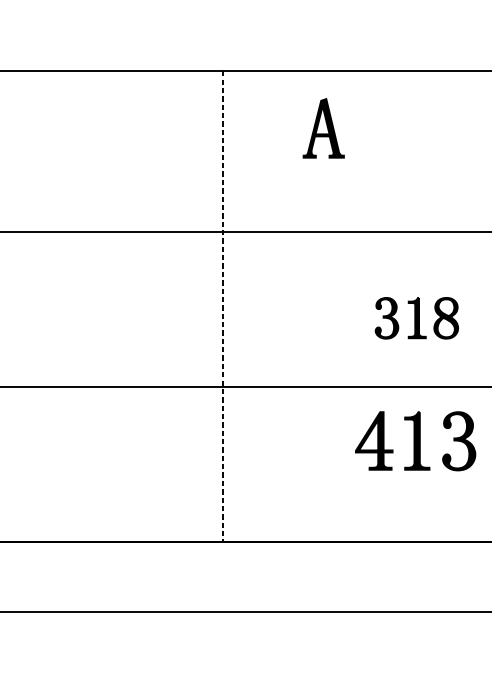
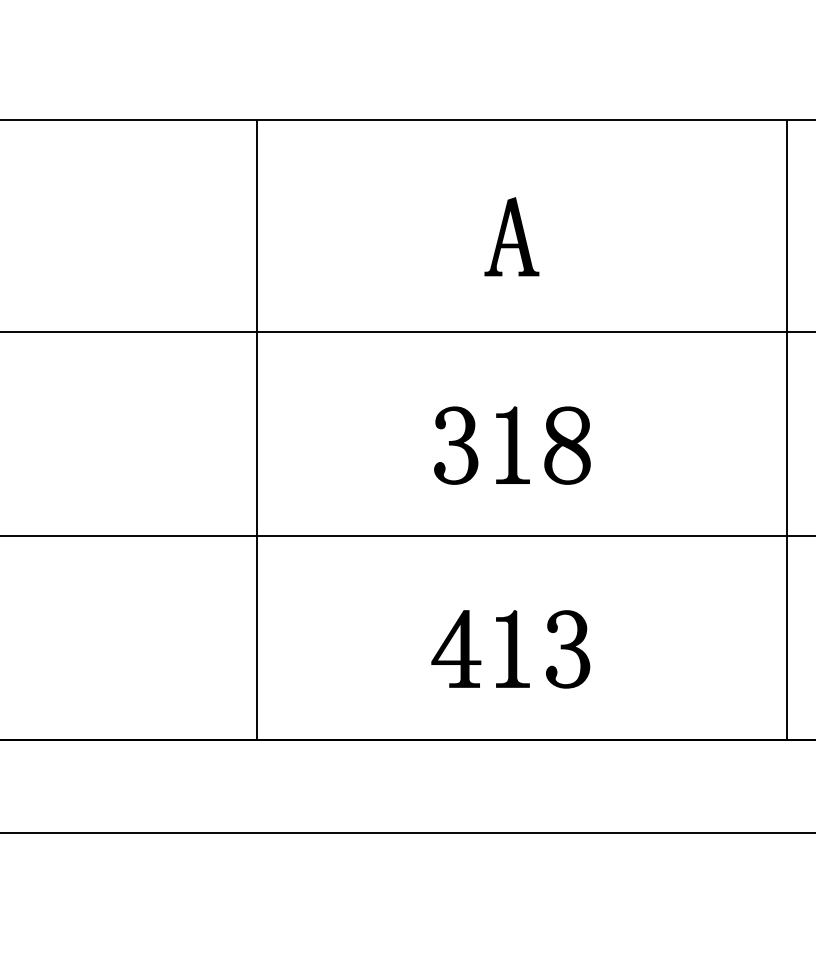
part: (323, 128) -> (511, 236), moved
line: (223, 306) -> (257, 430), dashed -> solid
part: (416, 318) -> (512, 445), size x1.43
part: (415, 441) -> (510, 649), moved

